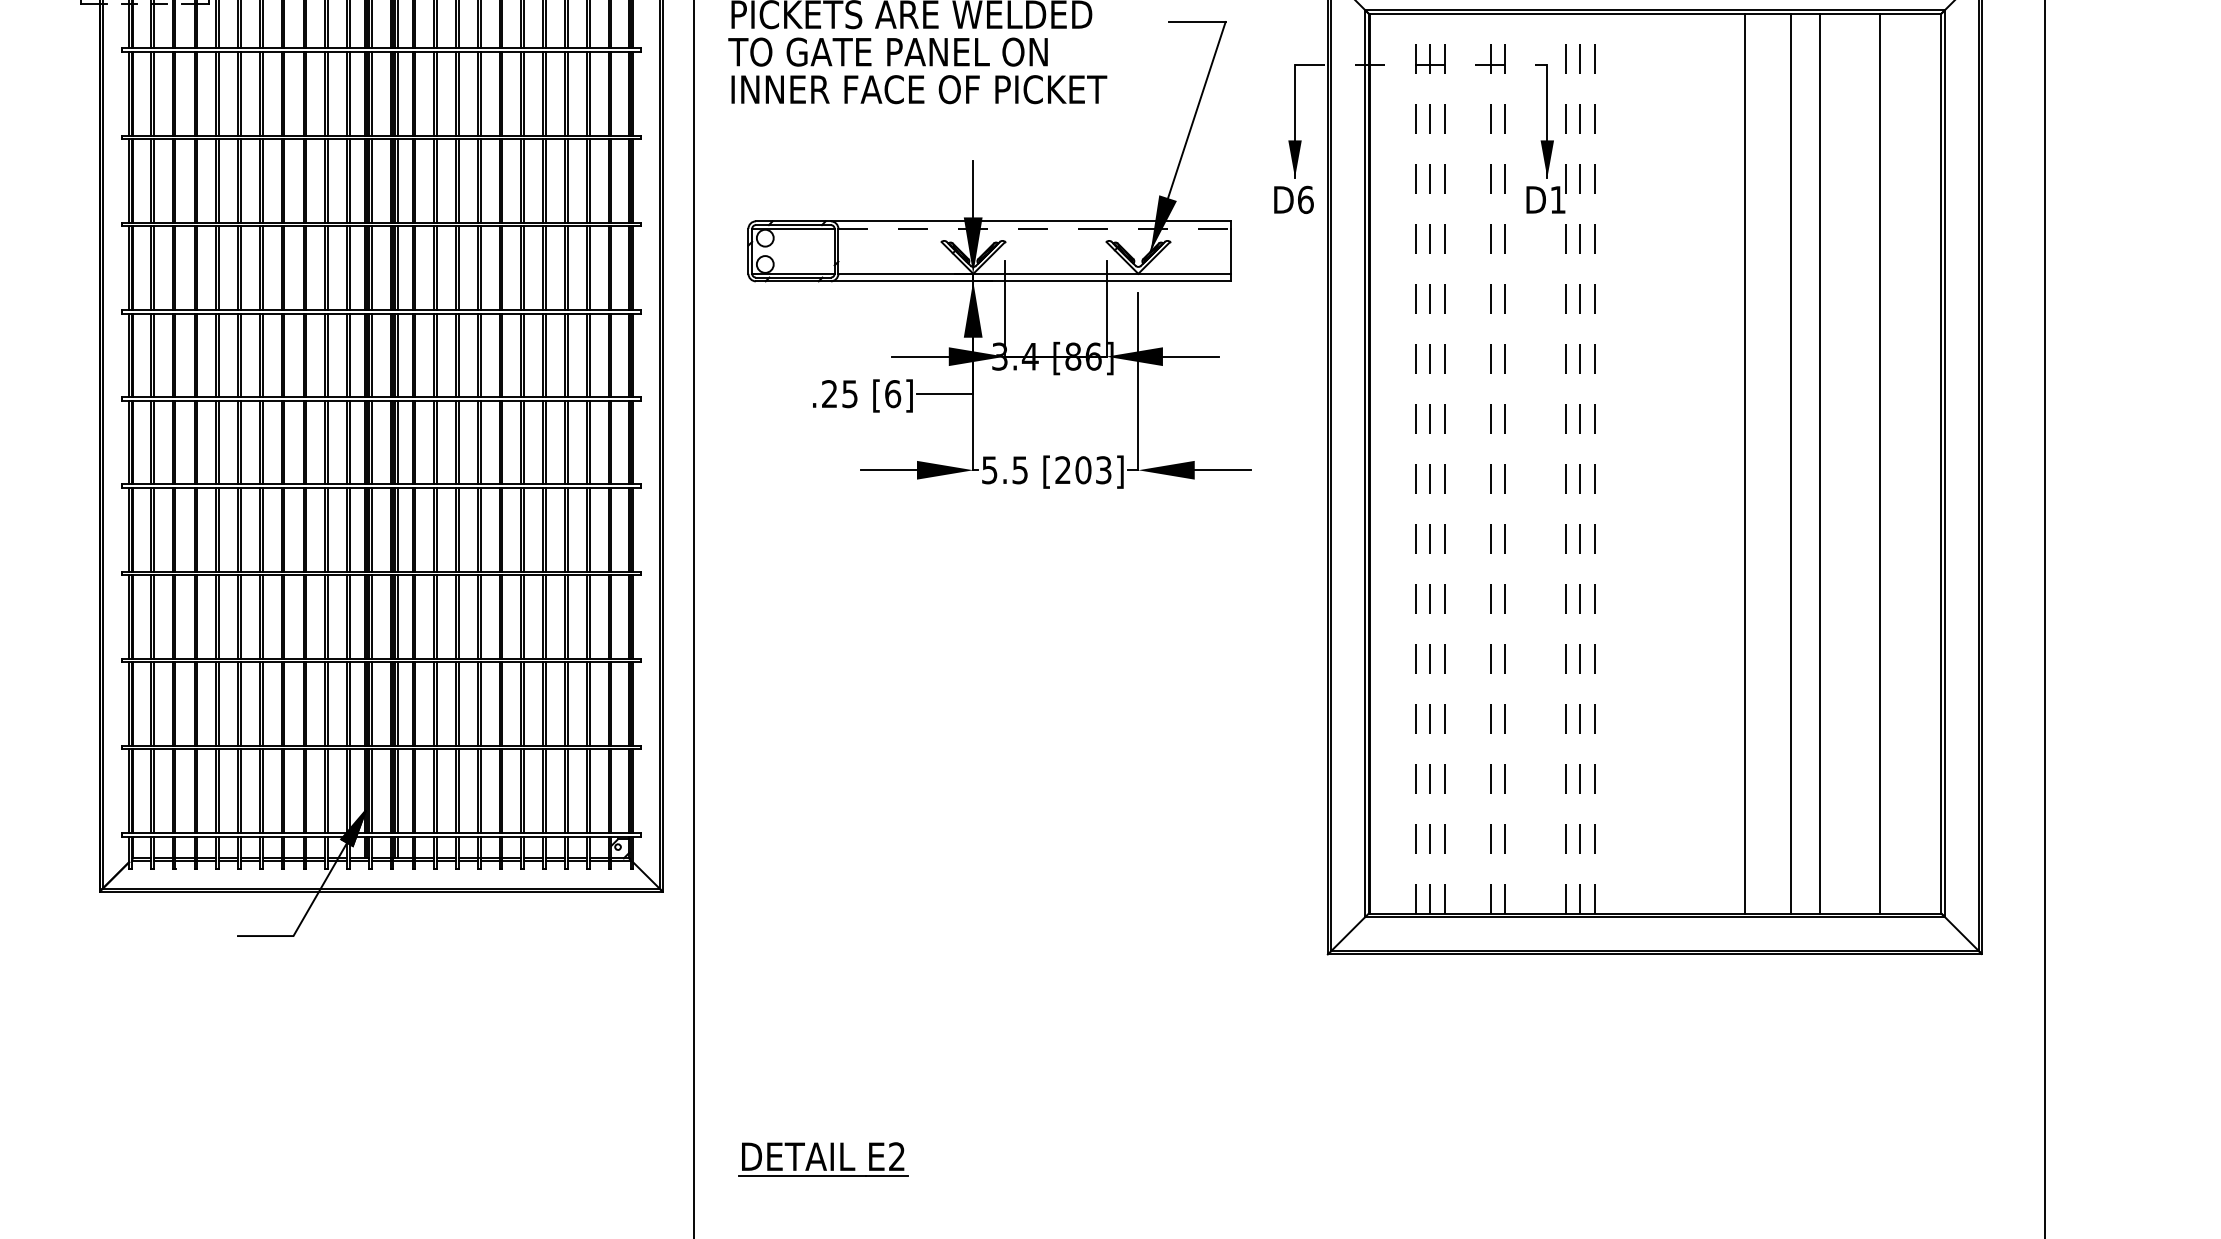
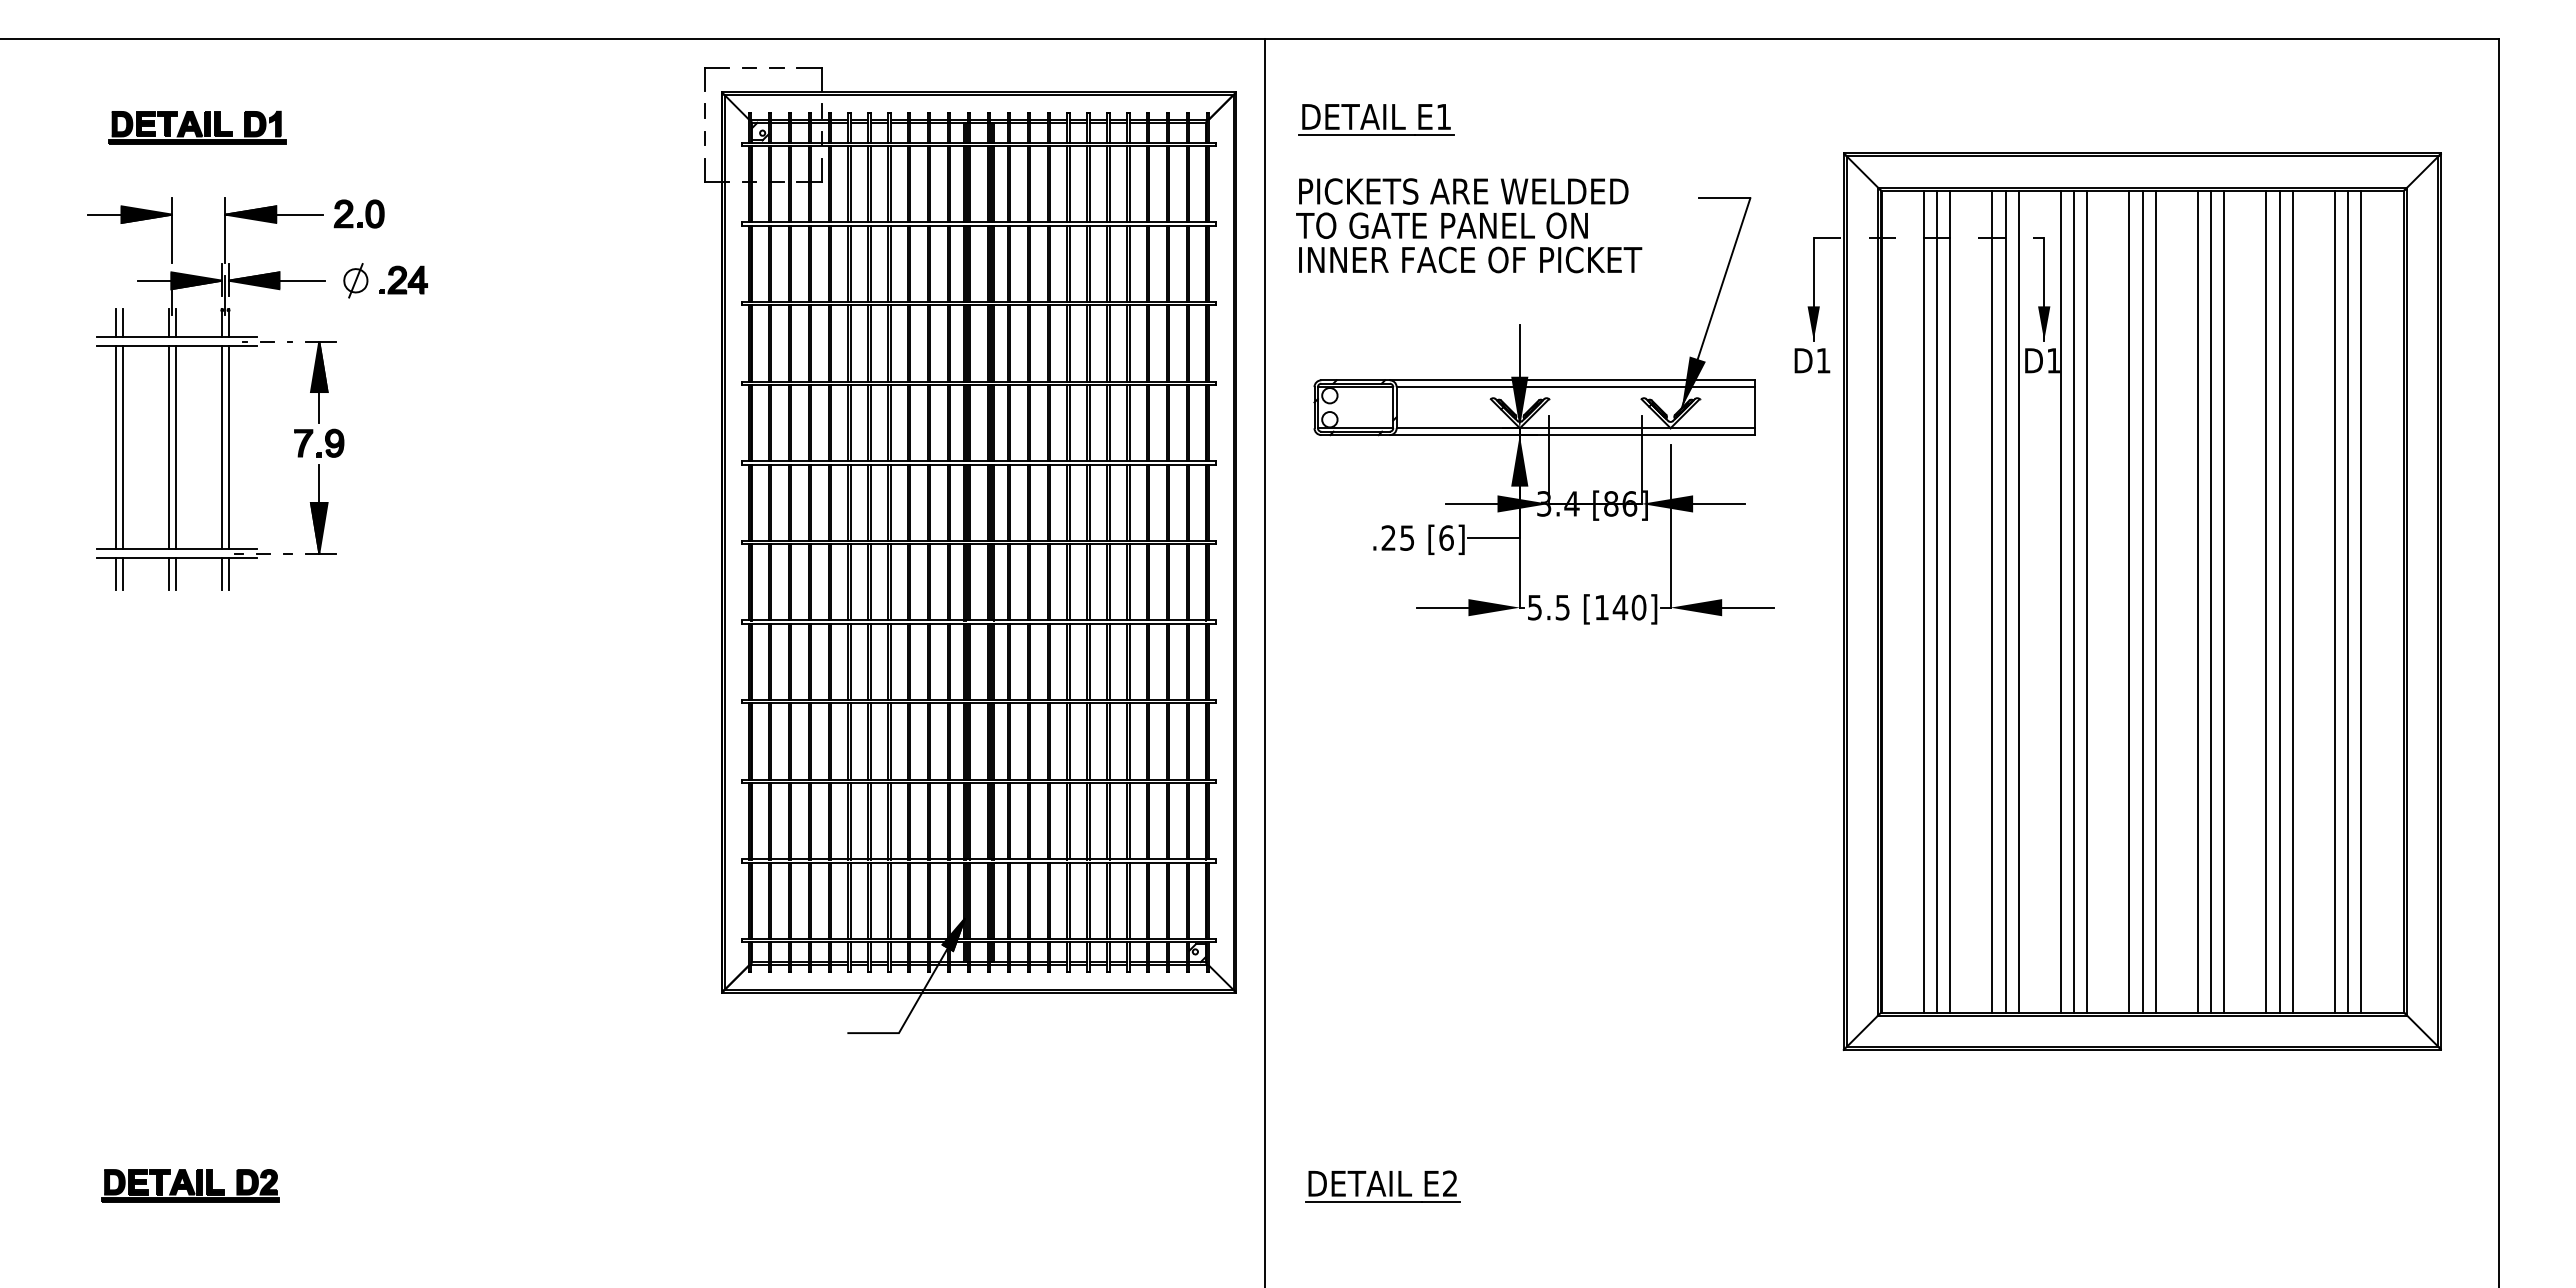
text: (1305, 199) -> (1823, 360), D6 -> D1
line: (1035, 229) -> (1576, 387), dashed -> solid
line: (1415, 463) -> (1923, 601), dashed -> solid
line: (1430, 463) -> (1937, 601), dashed -> solid
line: (1444, 463) -> (1950, 601), dashed -> solid
line: (1490, 463) -> (1992, 601), dashed -> solid
line: (1504, 463) -> (2005, 601), dashed -> solid
line: (1519, 463) -> (2018, 601), added
line: (1565, 463) -> (2060, 601), dashed -> solid
line: (1580, 463) -> (2074, 601), dashed -> solid
line: (1594, 463) -> (2087, 601), dashed -> solid
line: (1640, 463) -> (2129, 601), added
line: (1654, 463) -> (2142, 601), added
line: (1669, 463) -> (2155, 601), added
line: (1715, 463) -> (2197, 601), added
line: (1730, 463) -> (2211, 601), added
line: (1804, 463) -> (2279, 601), added
line: (1865, 463) -> (2334, 601), added
line: (1894, 463) -> (2361, 601), added
text: (1083, 470) -> (1620, 607), [203] -> [140]
part: (822, 1159) -> (1382, 1186), moved

